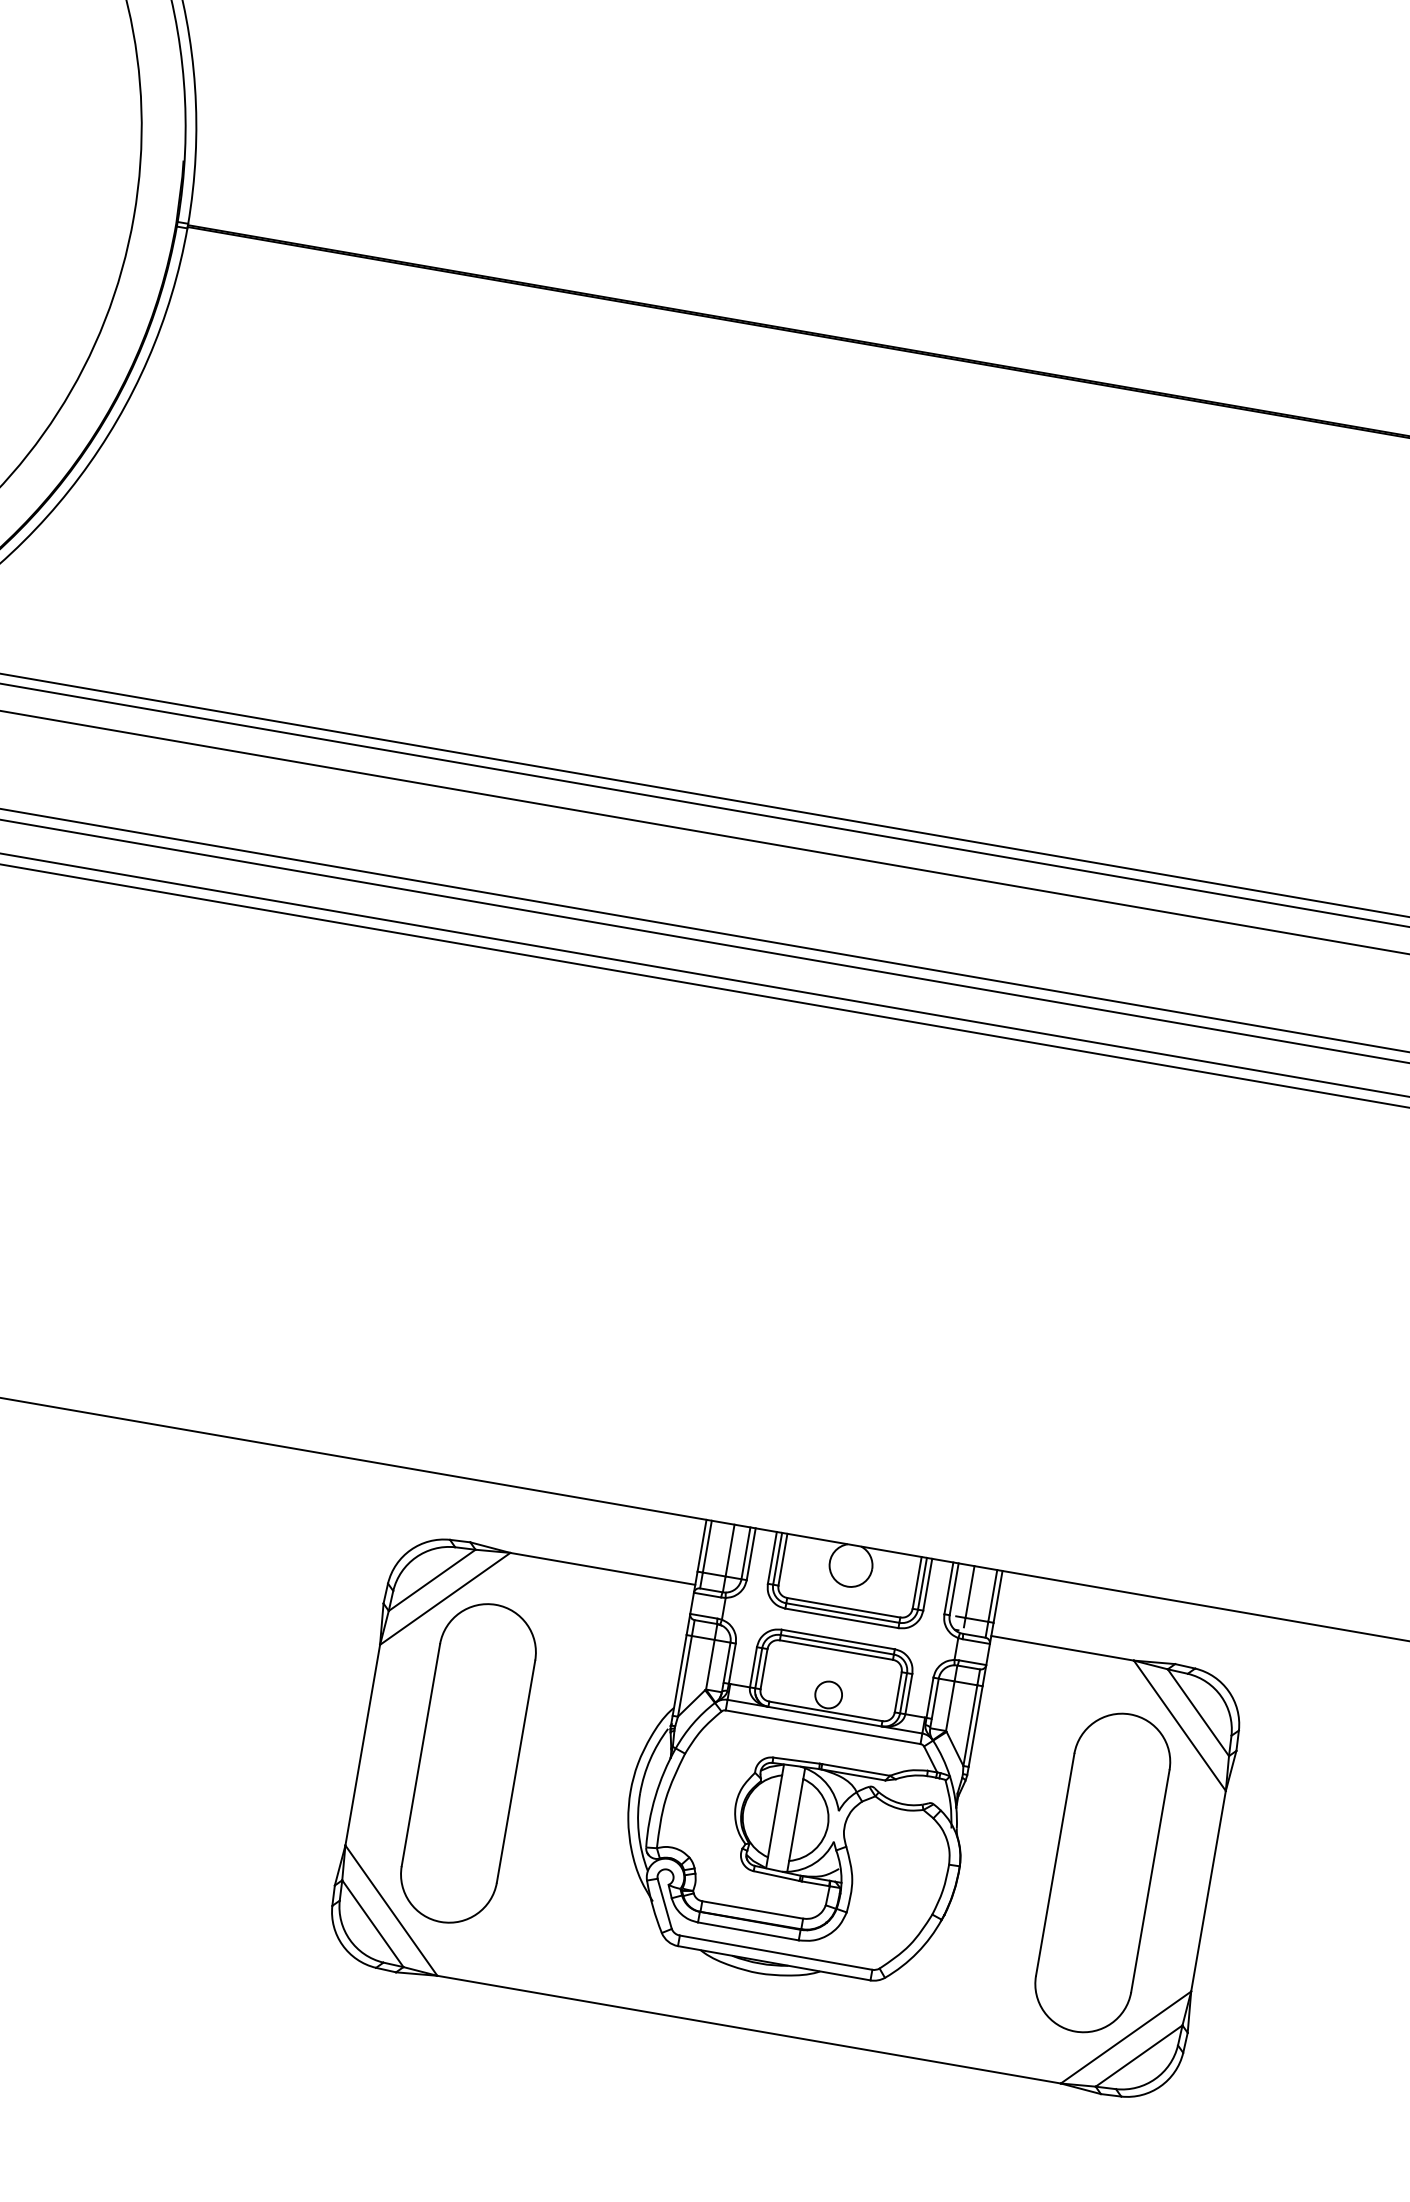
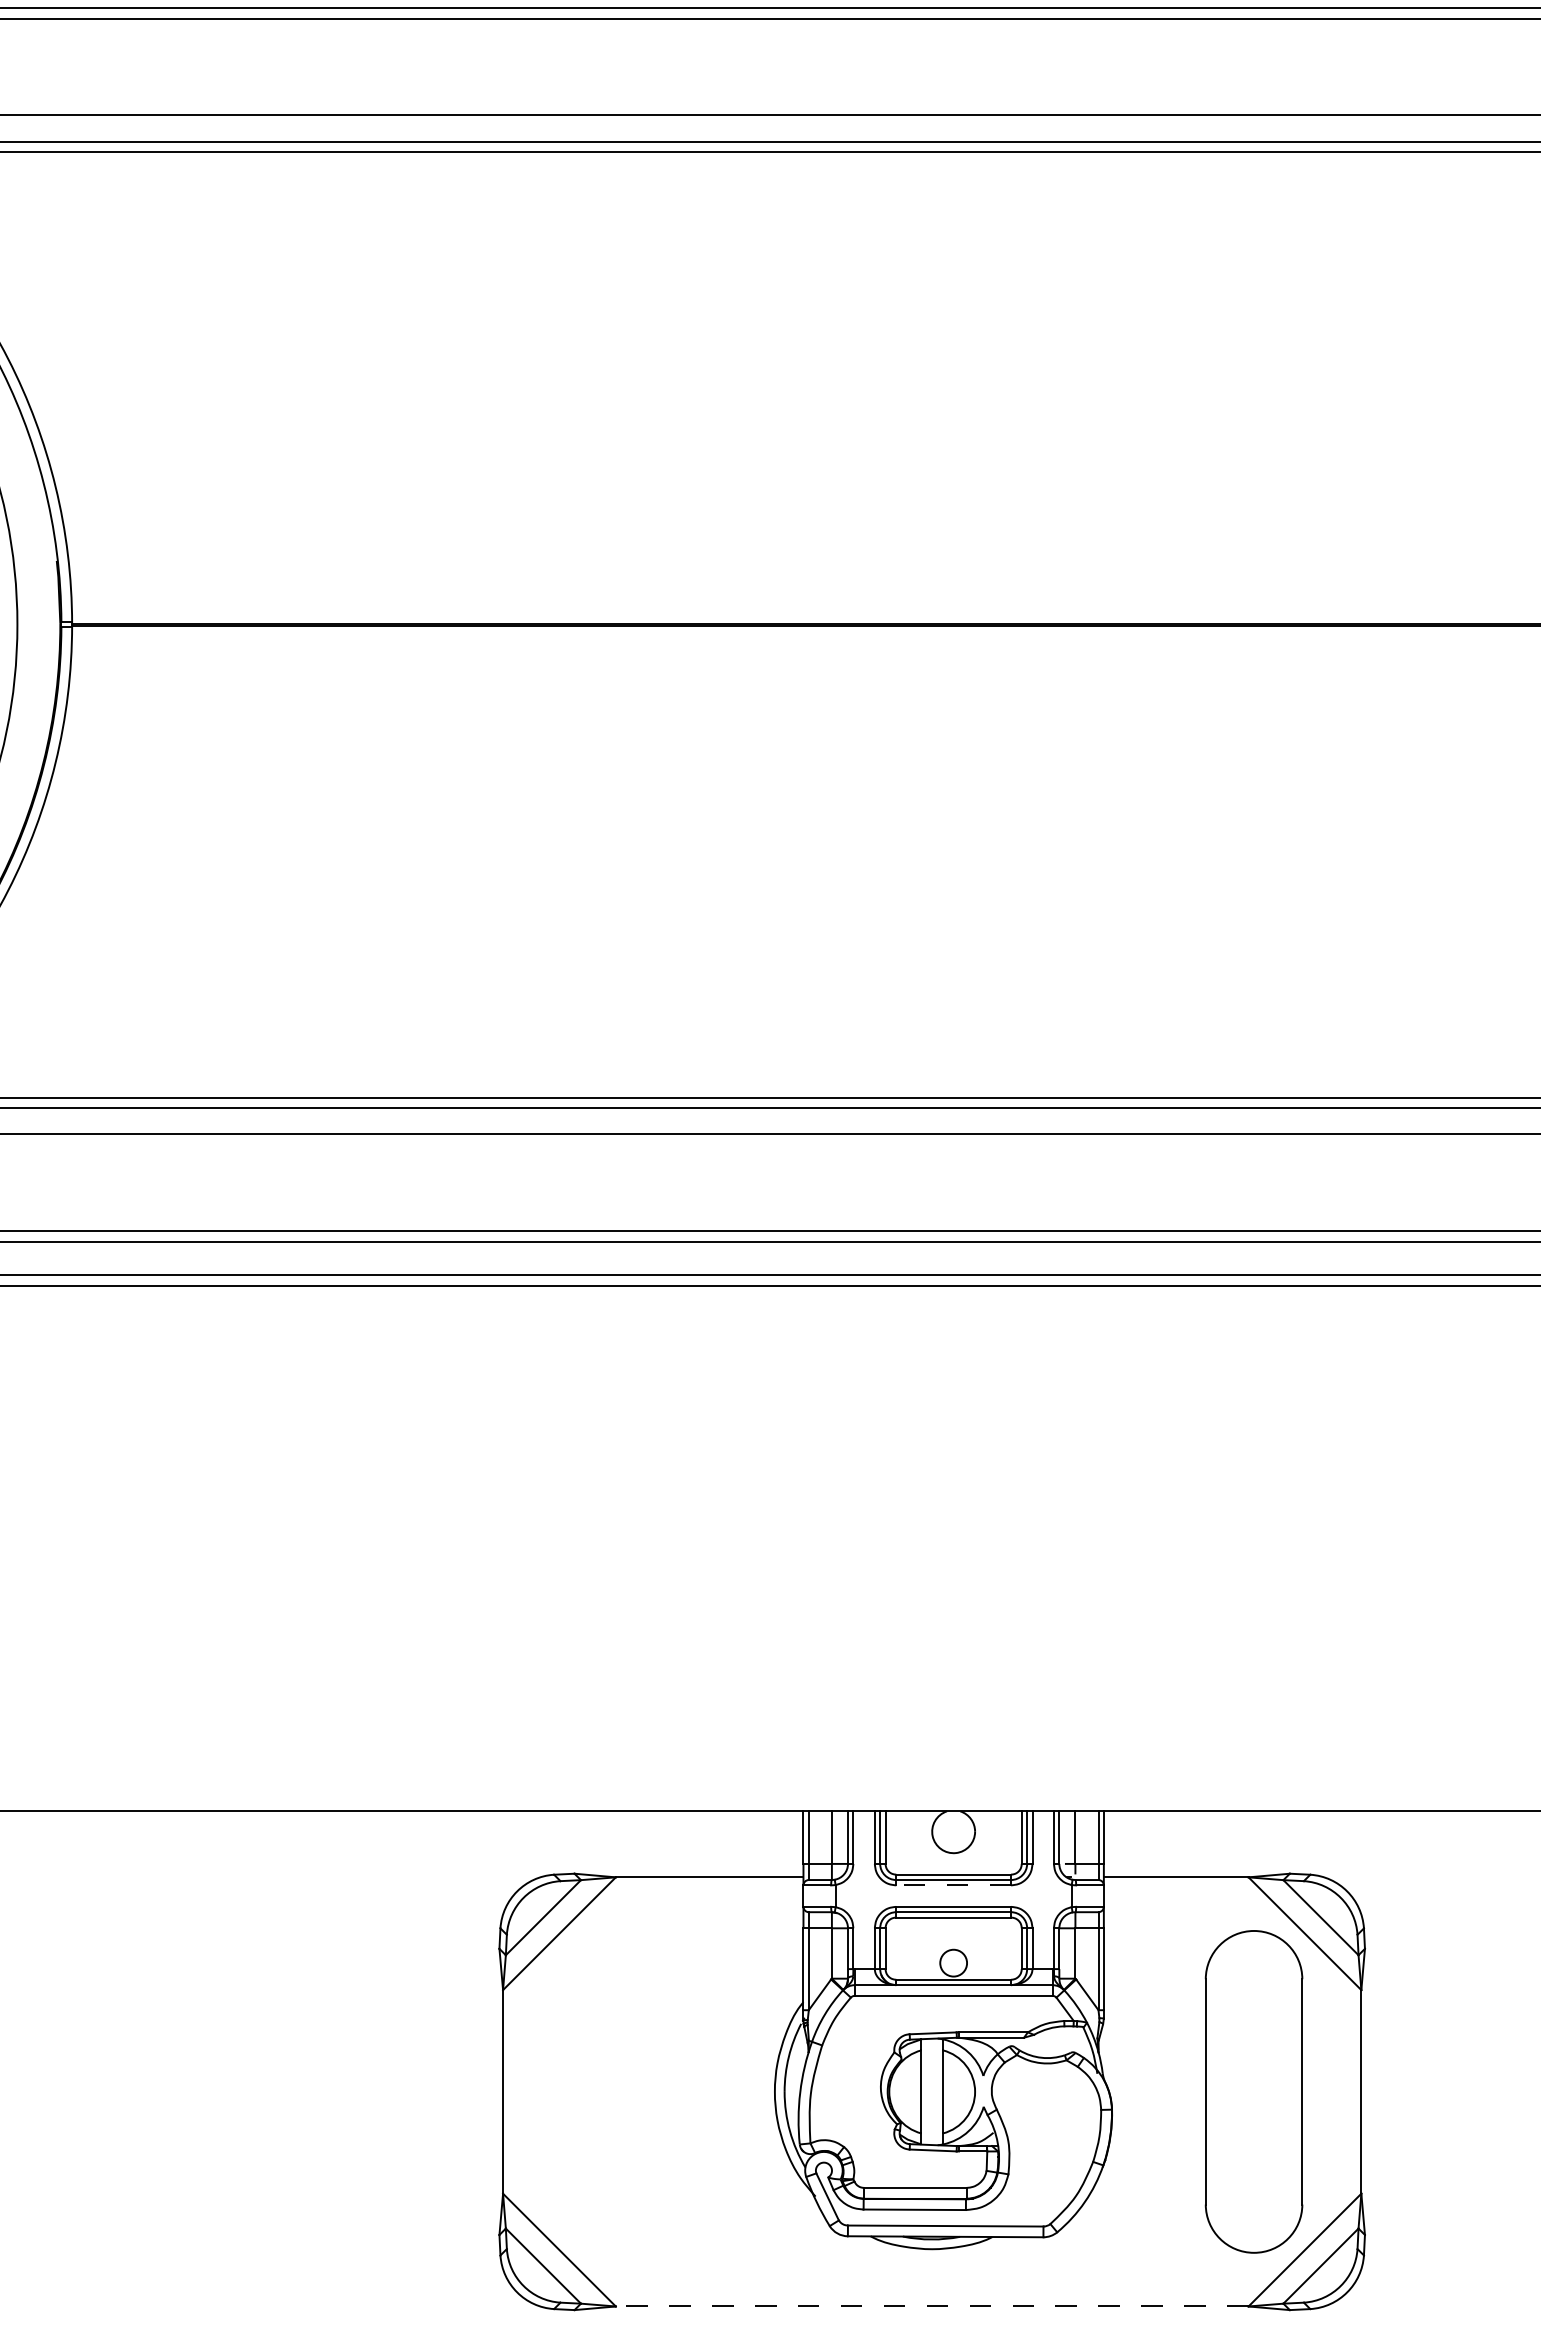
line: (841, 1618) -> (953, 1885), solid -> dashed
part: (468, 1763) -> (610, 2091), removed
line: (748, 2029) -> (931, 2306), solid -> dashed

